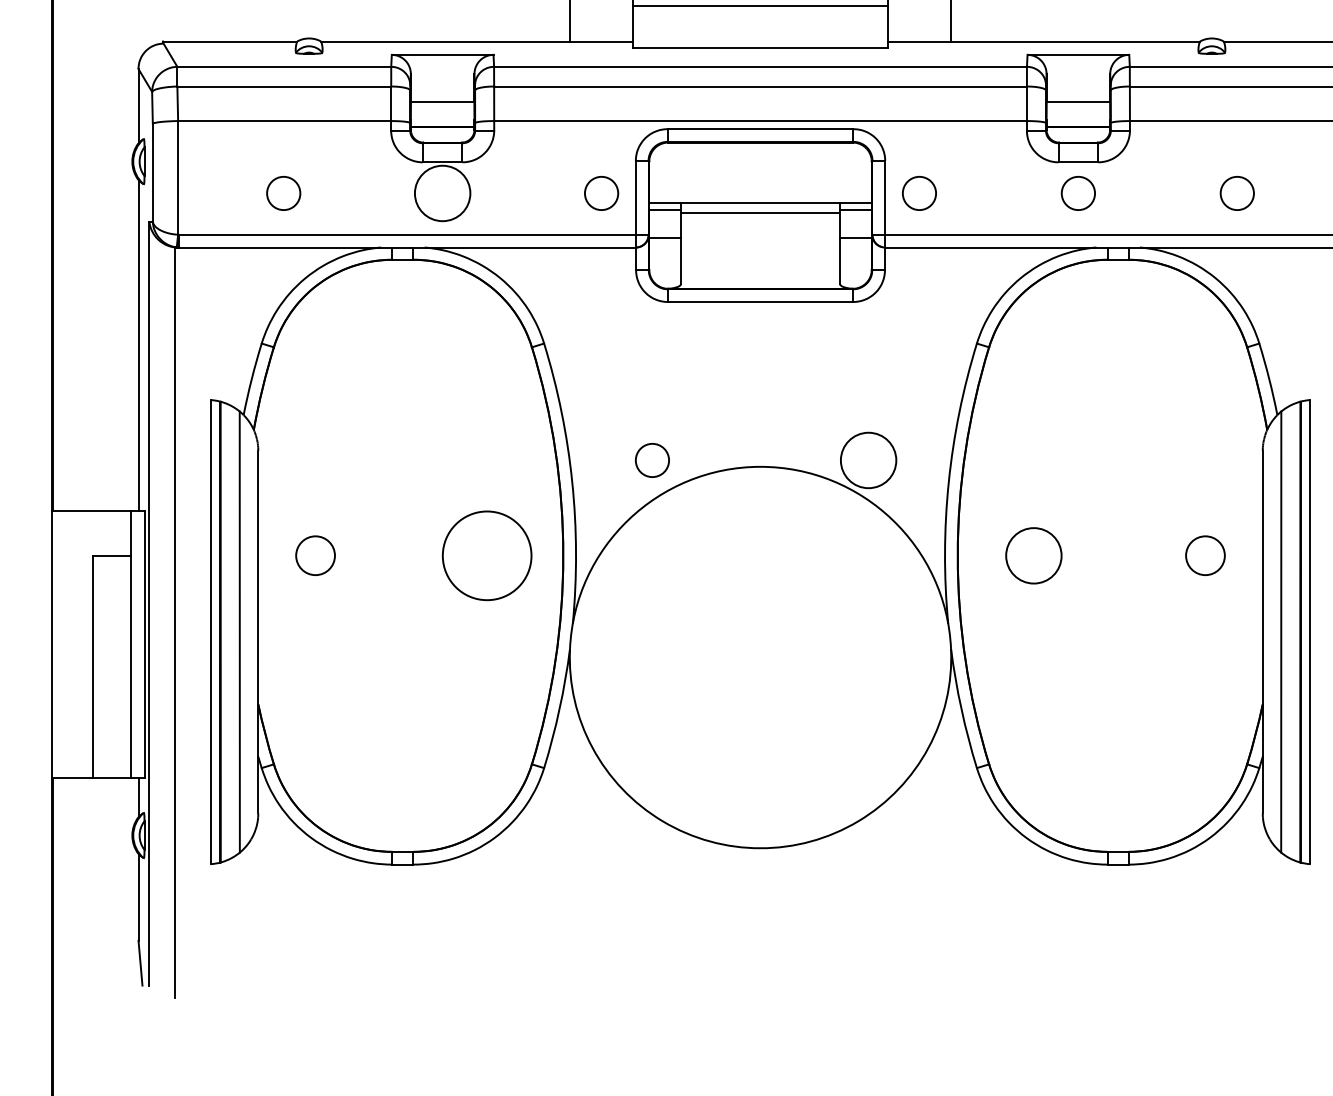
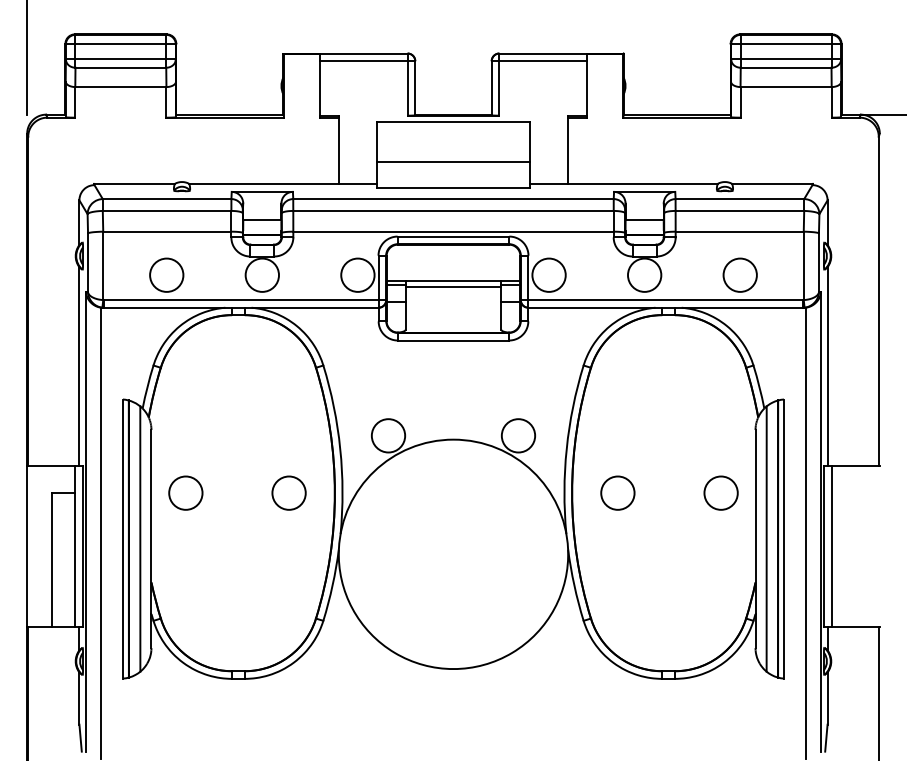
circle: (283, 192) -> (166, 274), size x1.67
circle: (600, 192) -> (357, 274), size x1.67
circle: (918, 192) -> (548, 274), size x1.67
circle: (1078, 192) -> (644, 274), size x1.67
circle: (1236, 192) -> (739, 274), size x1.67
circle: (652, 459) -> (388, 435), size x1.67
circle: (314, 554) -> (185, 492), size x1.43
circle: (486, 554) -> (288, 492), size x0.62
circle: (1204, 554) -> (720, 492), size x1.43

